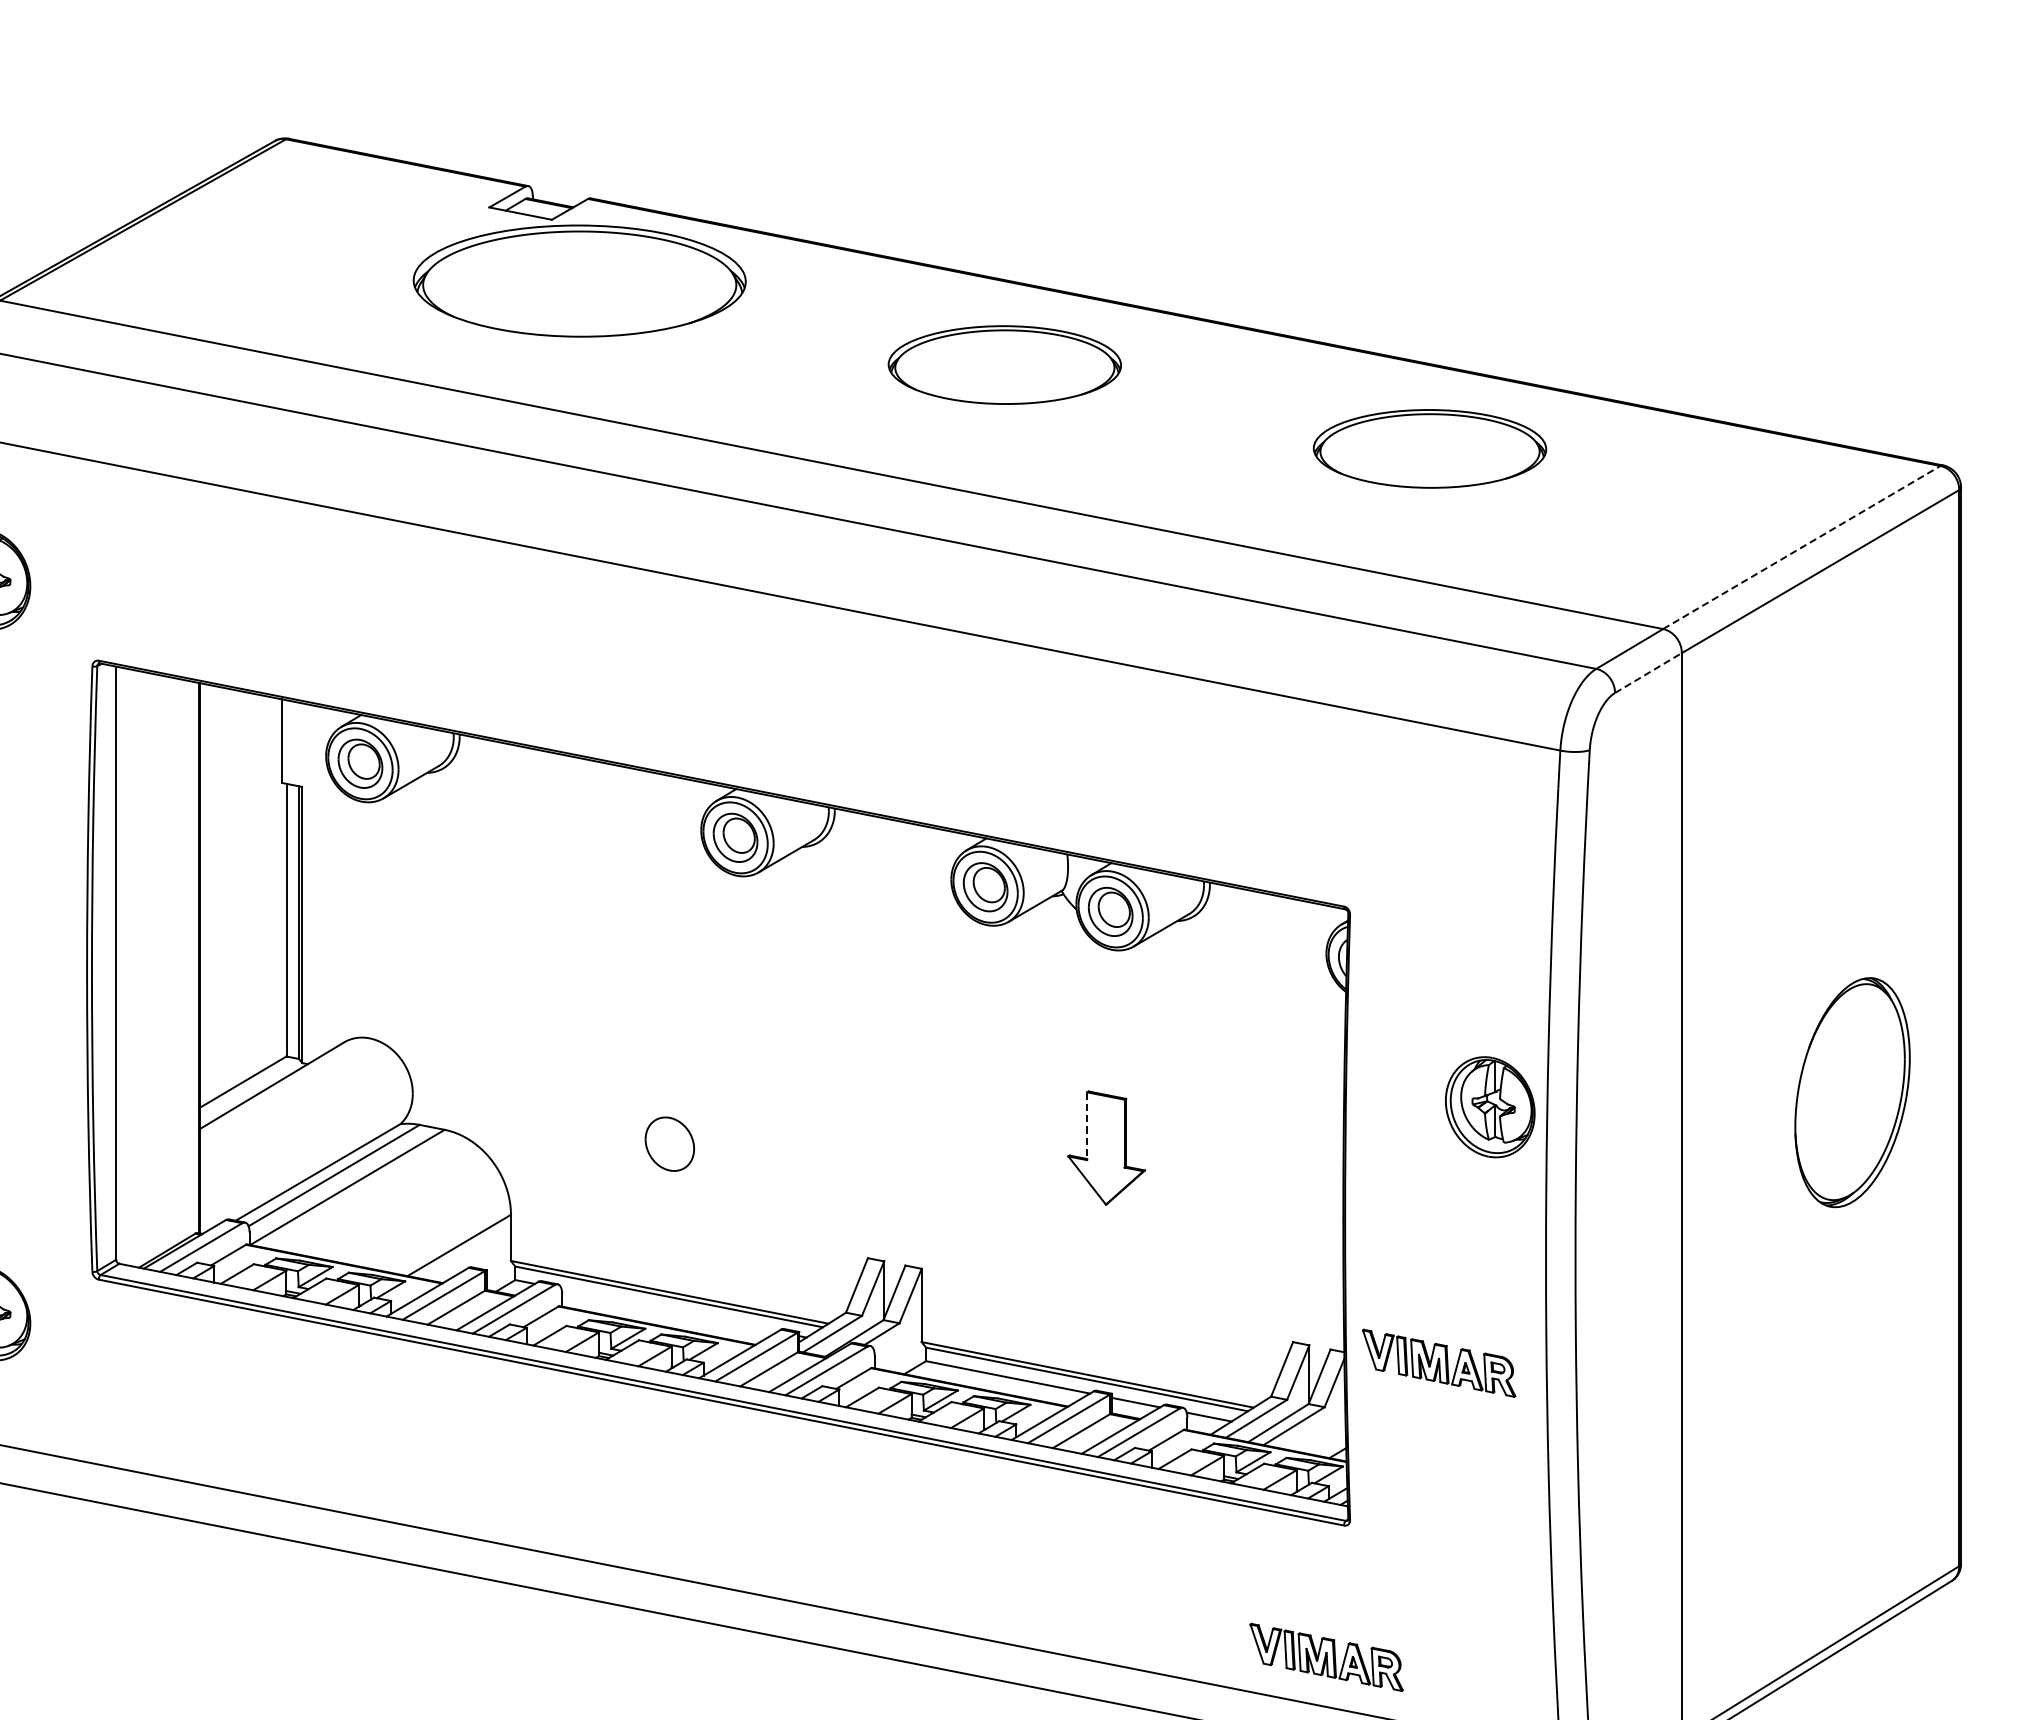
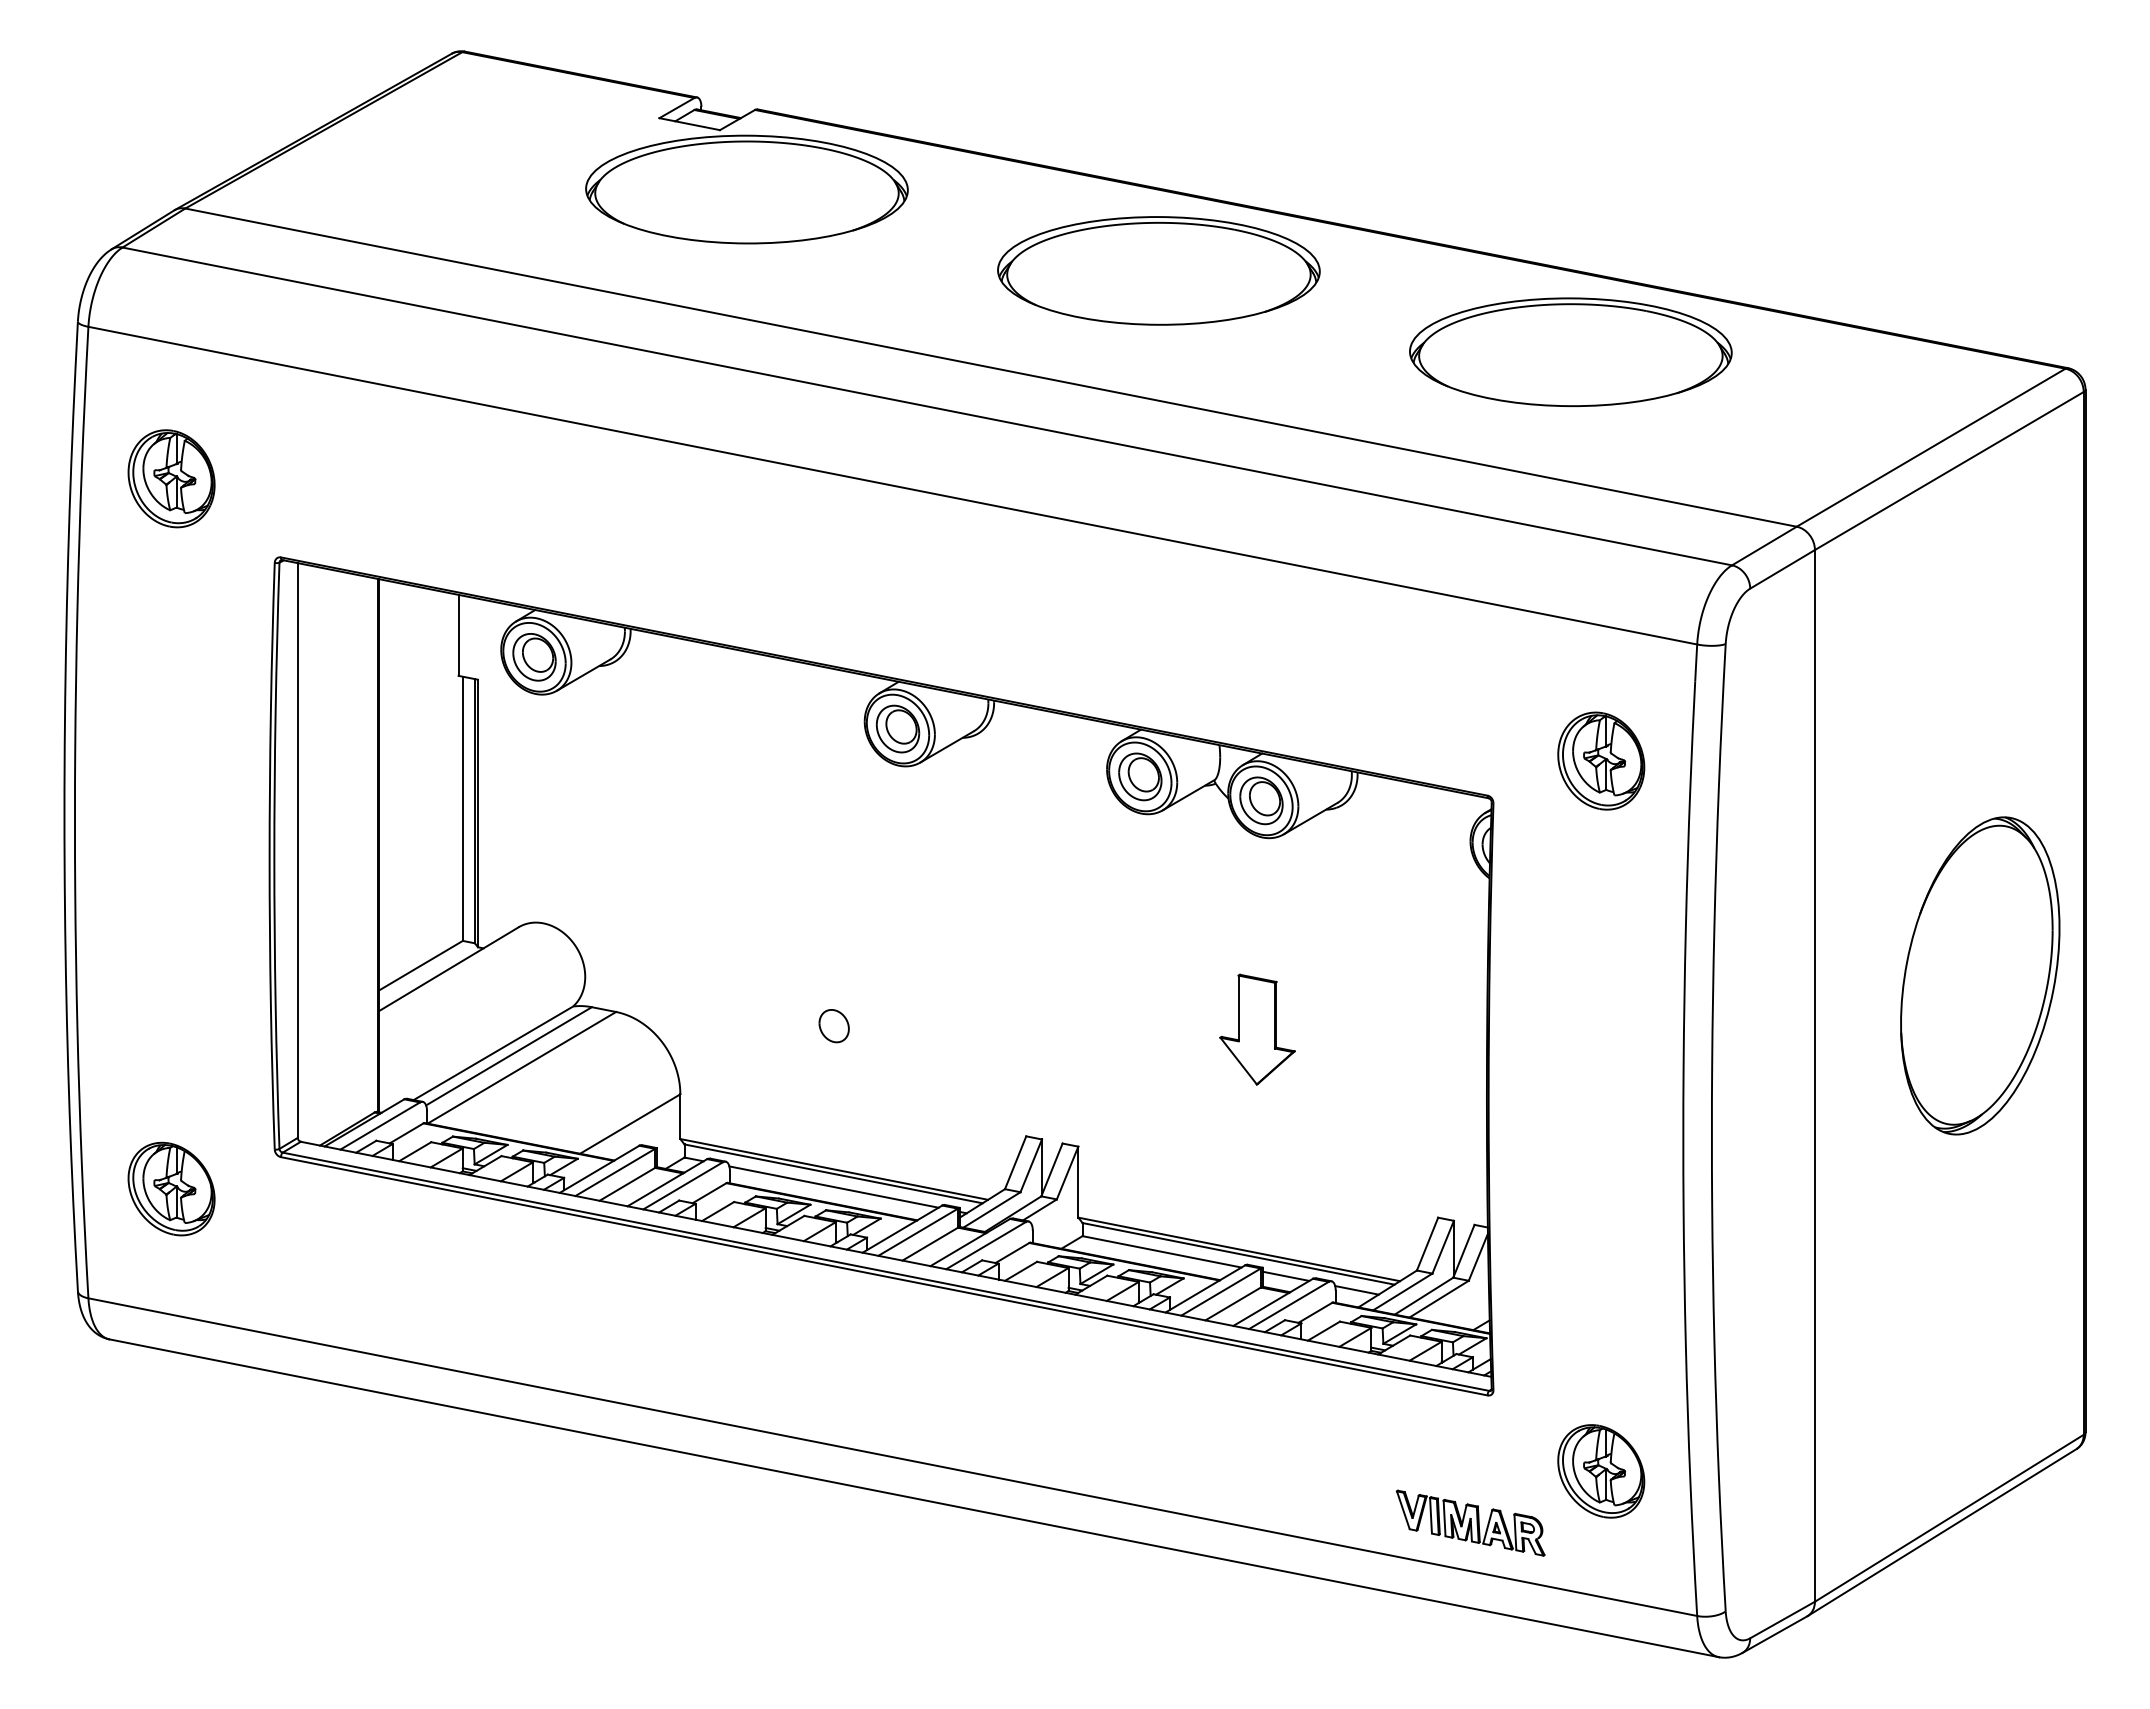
part: (1004, 364) -> (1158, 270), size x1.43
part: (1429, 448) -> (1570, 351), size x1.43
line: (1802, 547) -> (1931, 447), dashed -> solid
line: (1648, 673) -> (1782, 569), dashed -> solid
part: (1852, 1092) -> (1980, 975), size x1.43
part: (1490, 1106) -> (1601, 760), moved
line: (1086, 1126) -> (1238, 1008), dashed -> solid
part: (669, 1144) -> (833, 1026), size x0.62
line: (669, 1309) -> (833, 1186), added
part: (1438, 1362) -> (1579, 1237), removed
part: (1461, 1604) -> (1601, 1471), added

